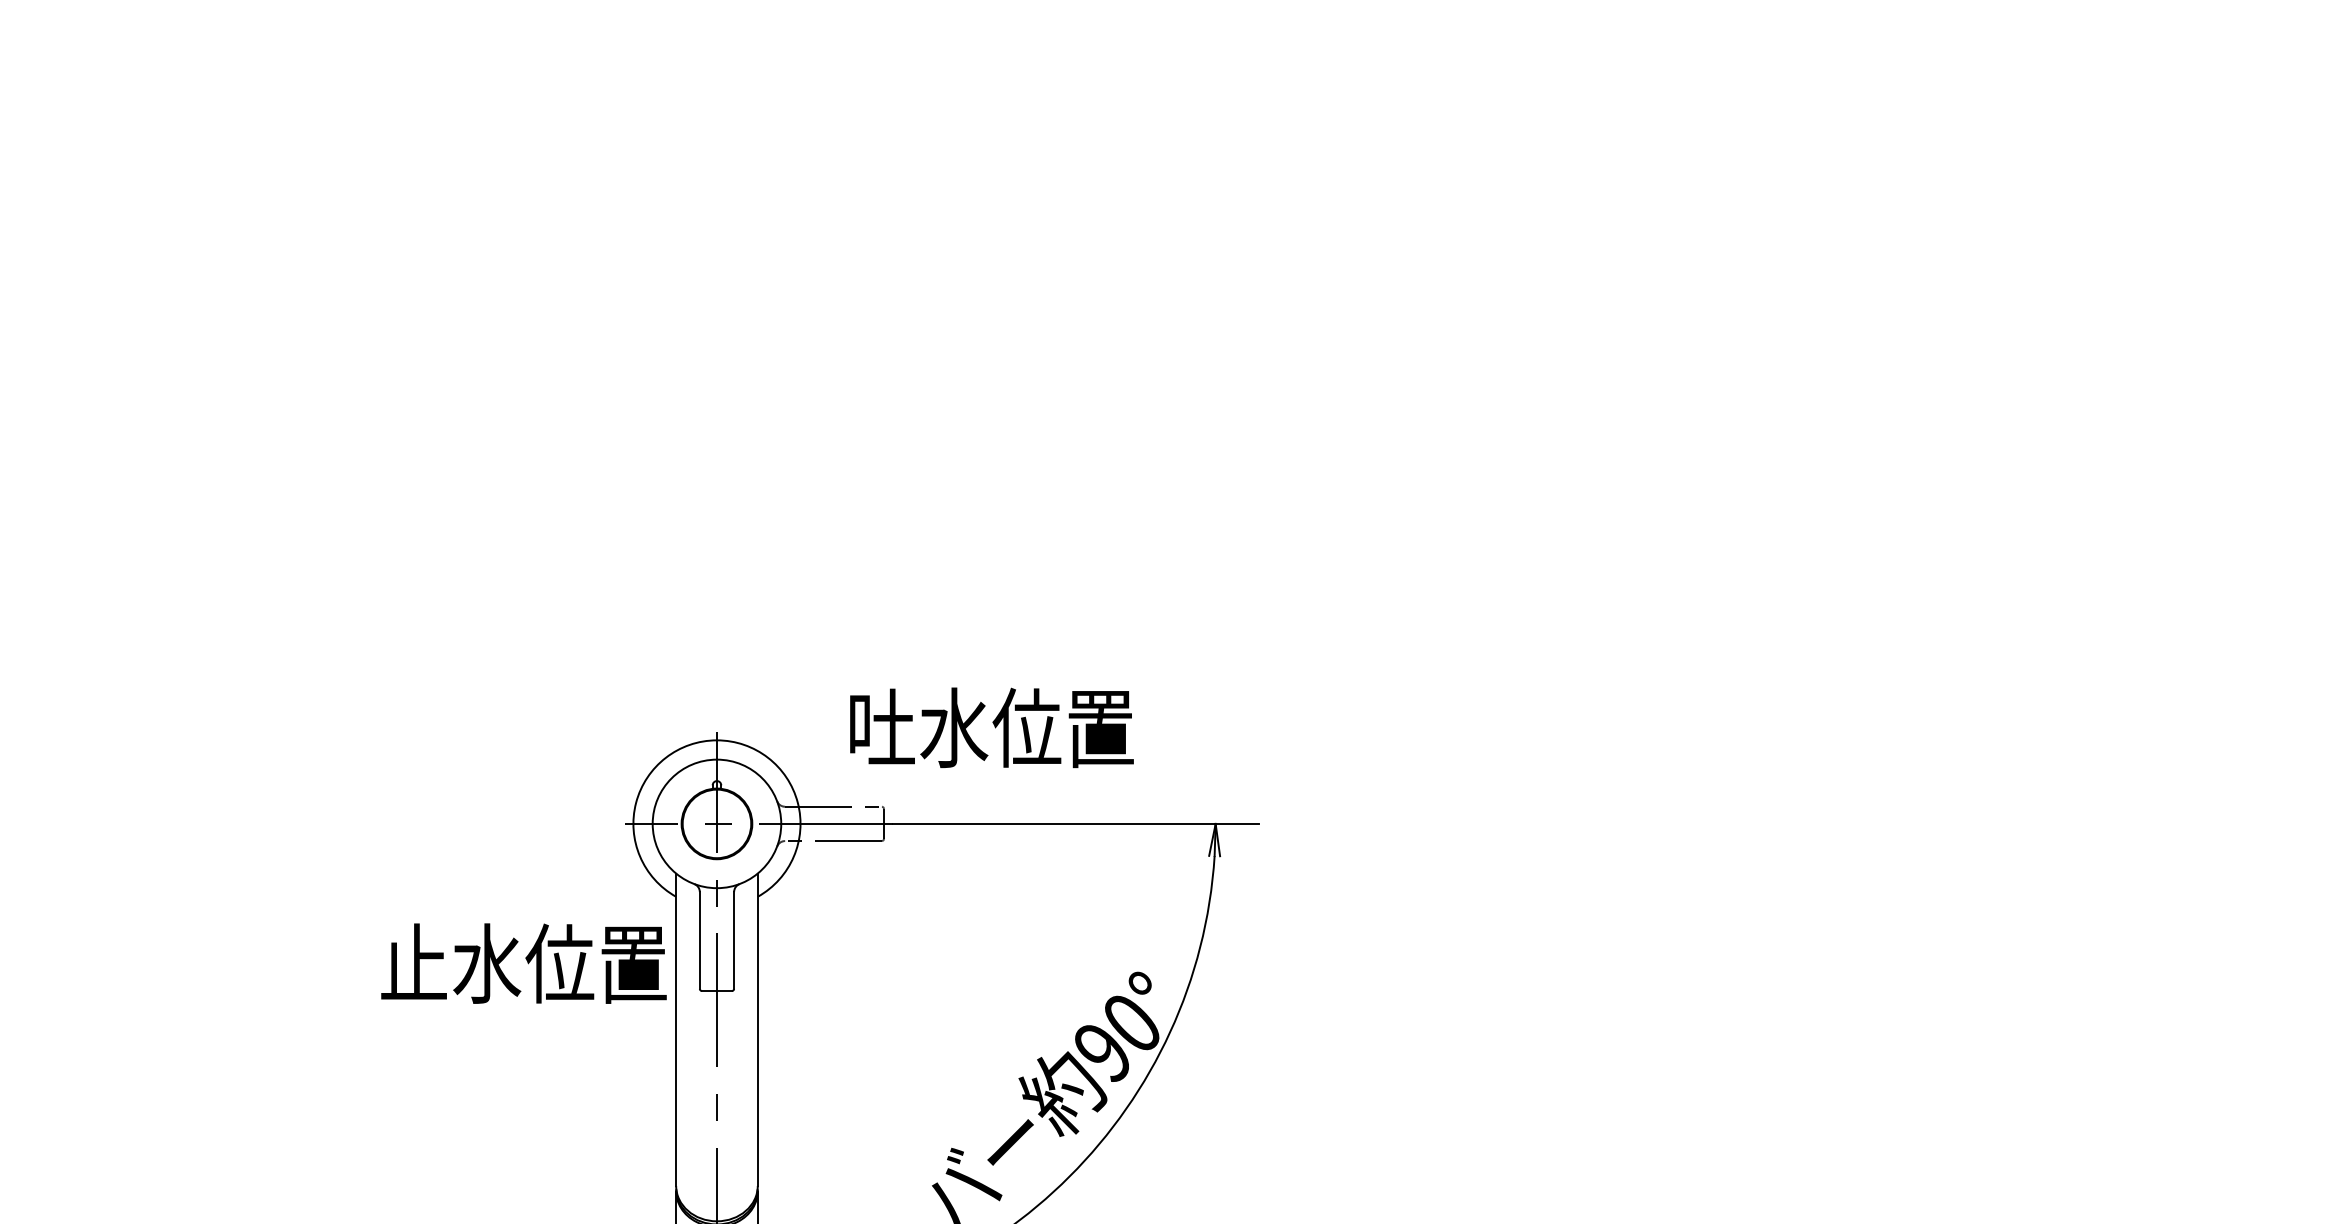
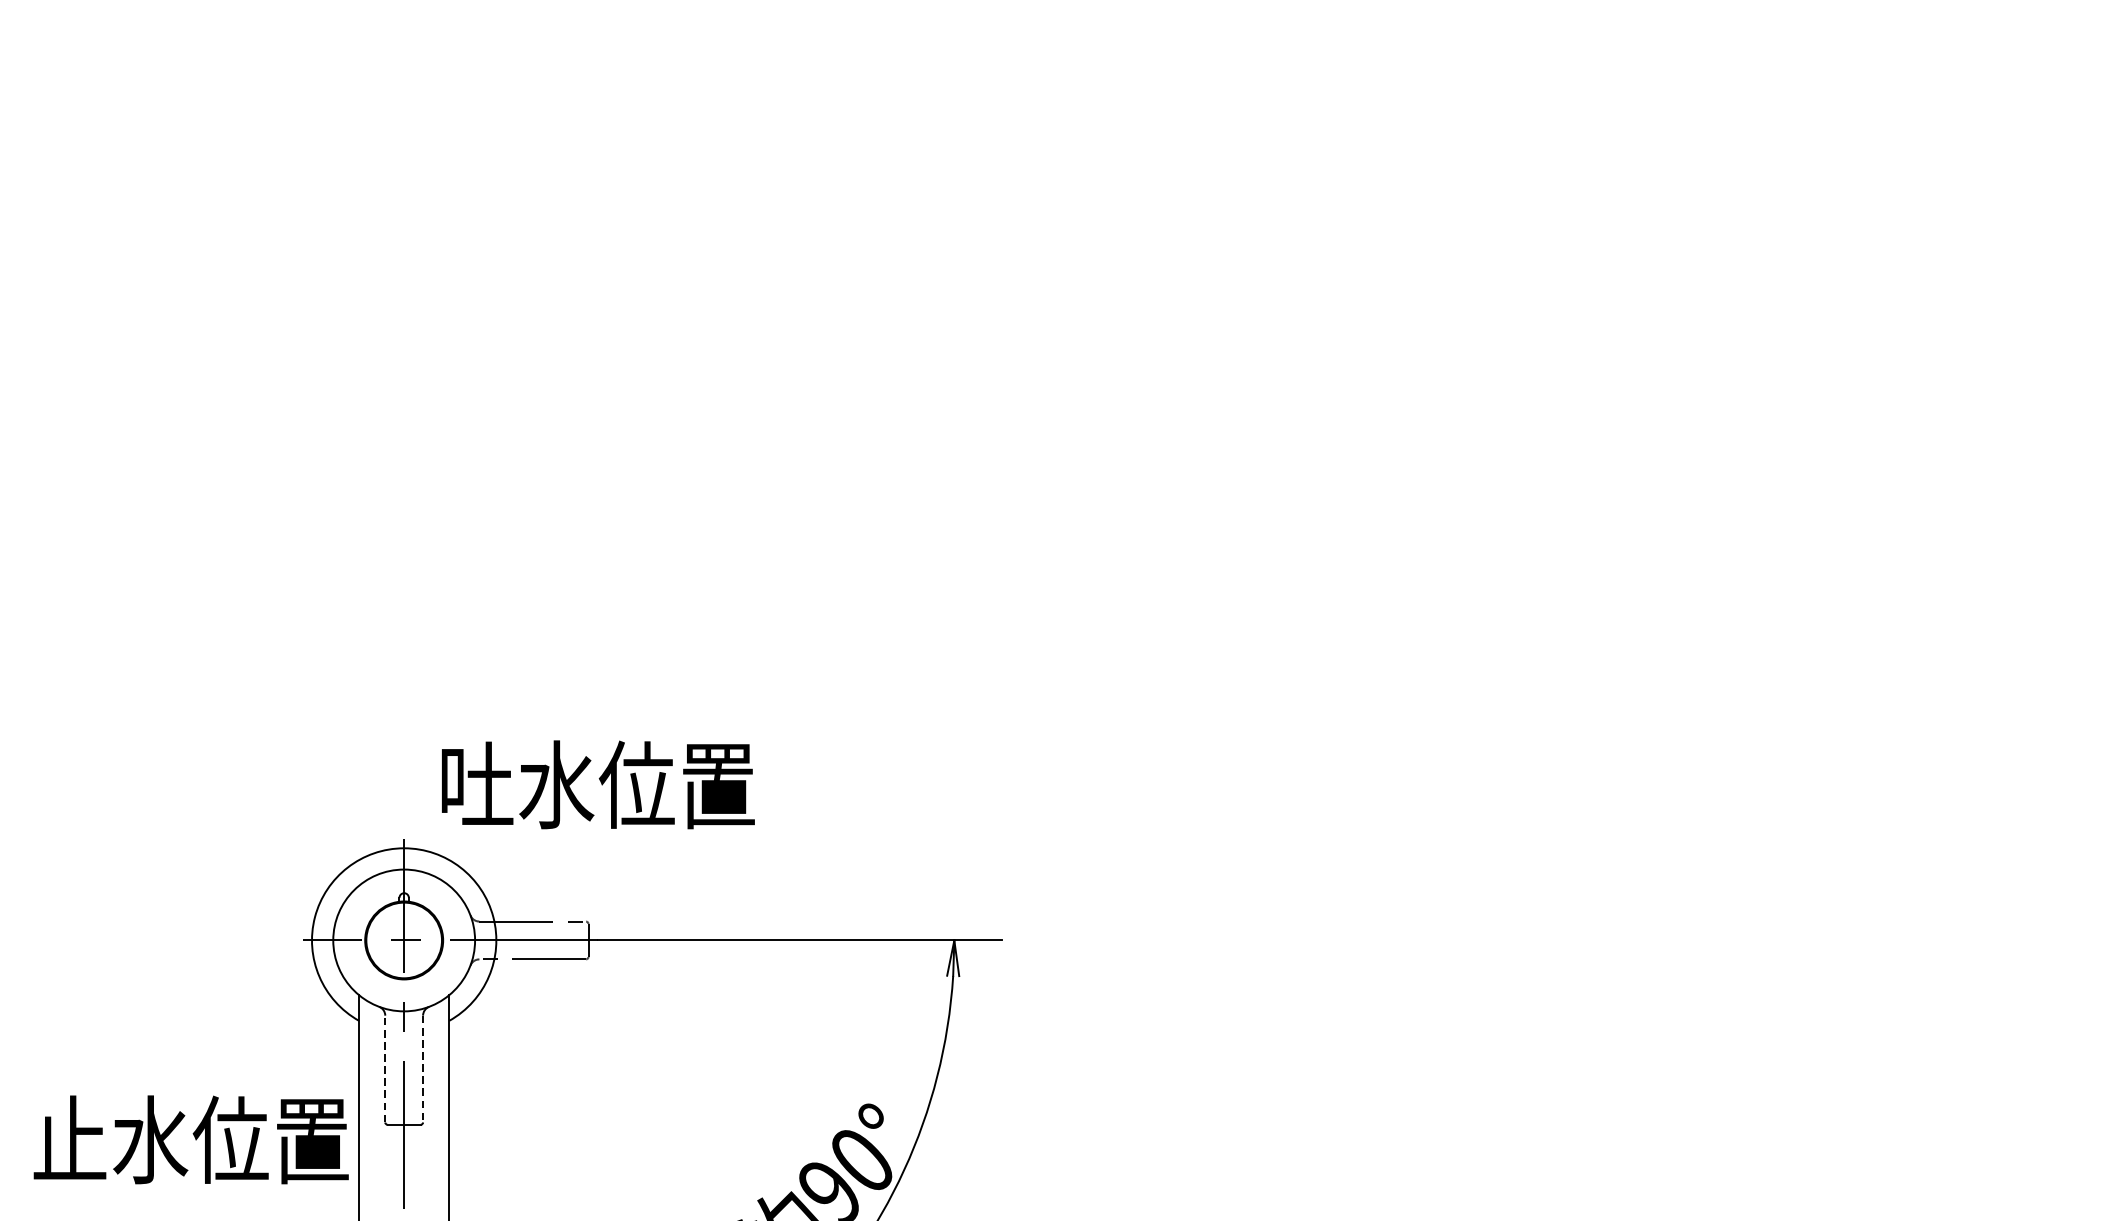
text: (991, 727) -> (597, 784), moved
line: (699, 939) -> (384, 1067), solid -> dashed
line: (734, 940) -> (423, 1069), solid -> dashed
text: (523, 963) -> (190, 1139), moved

